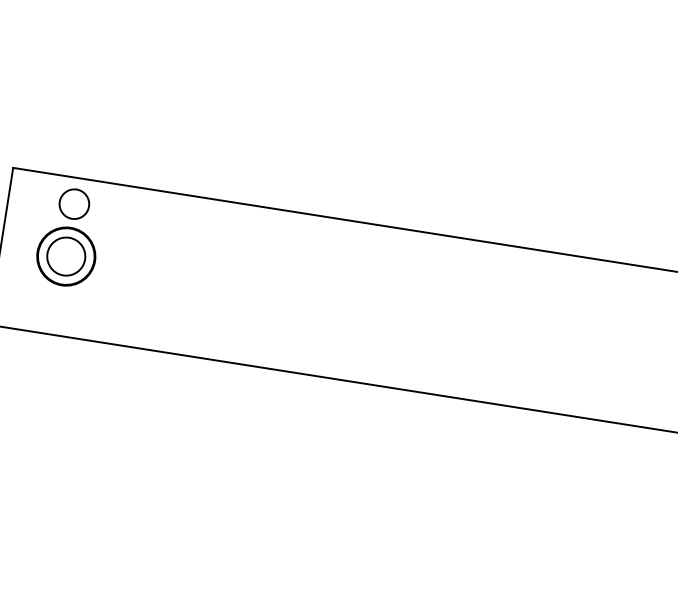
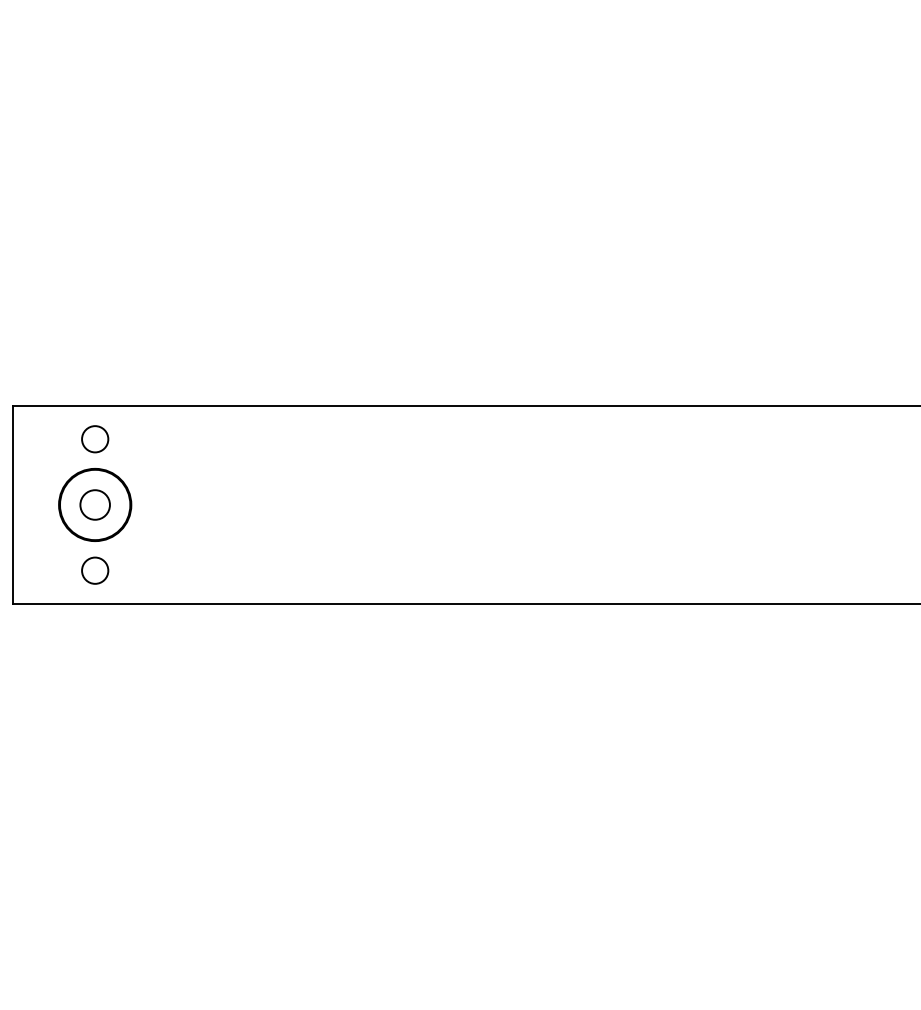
circle: (74, 204) -> (95, 439), size x0.71
circle: (65, 256) -> (94, 504), size x0.62
circle: (58, 308) -> (95, 570), added

